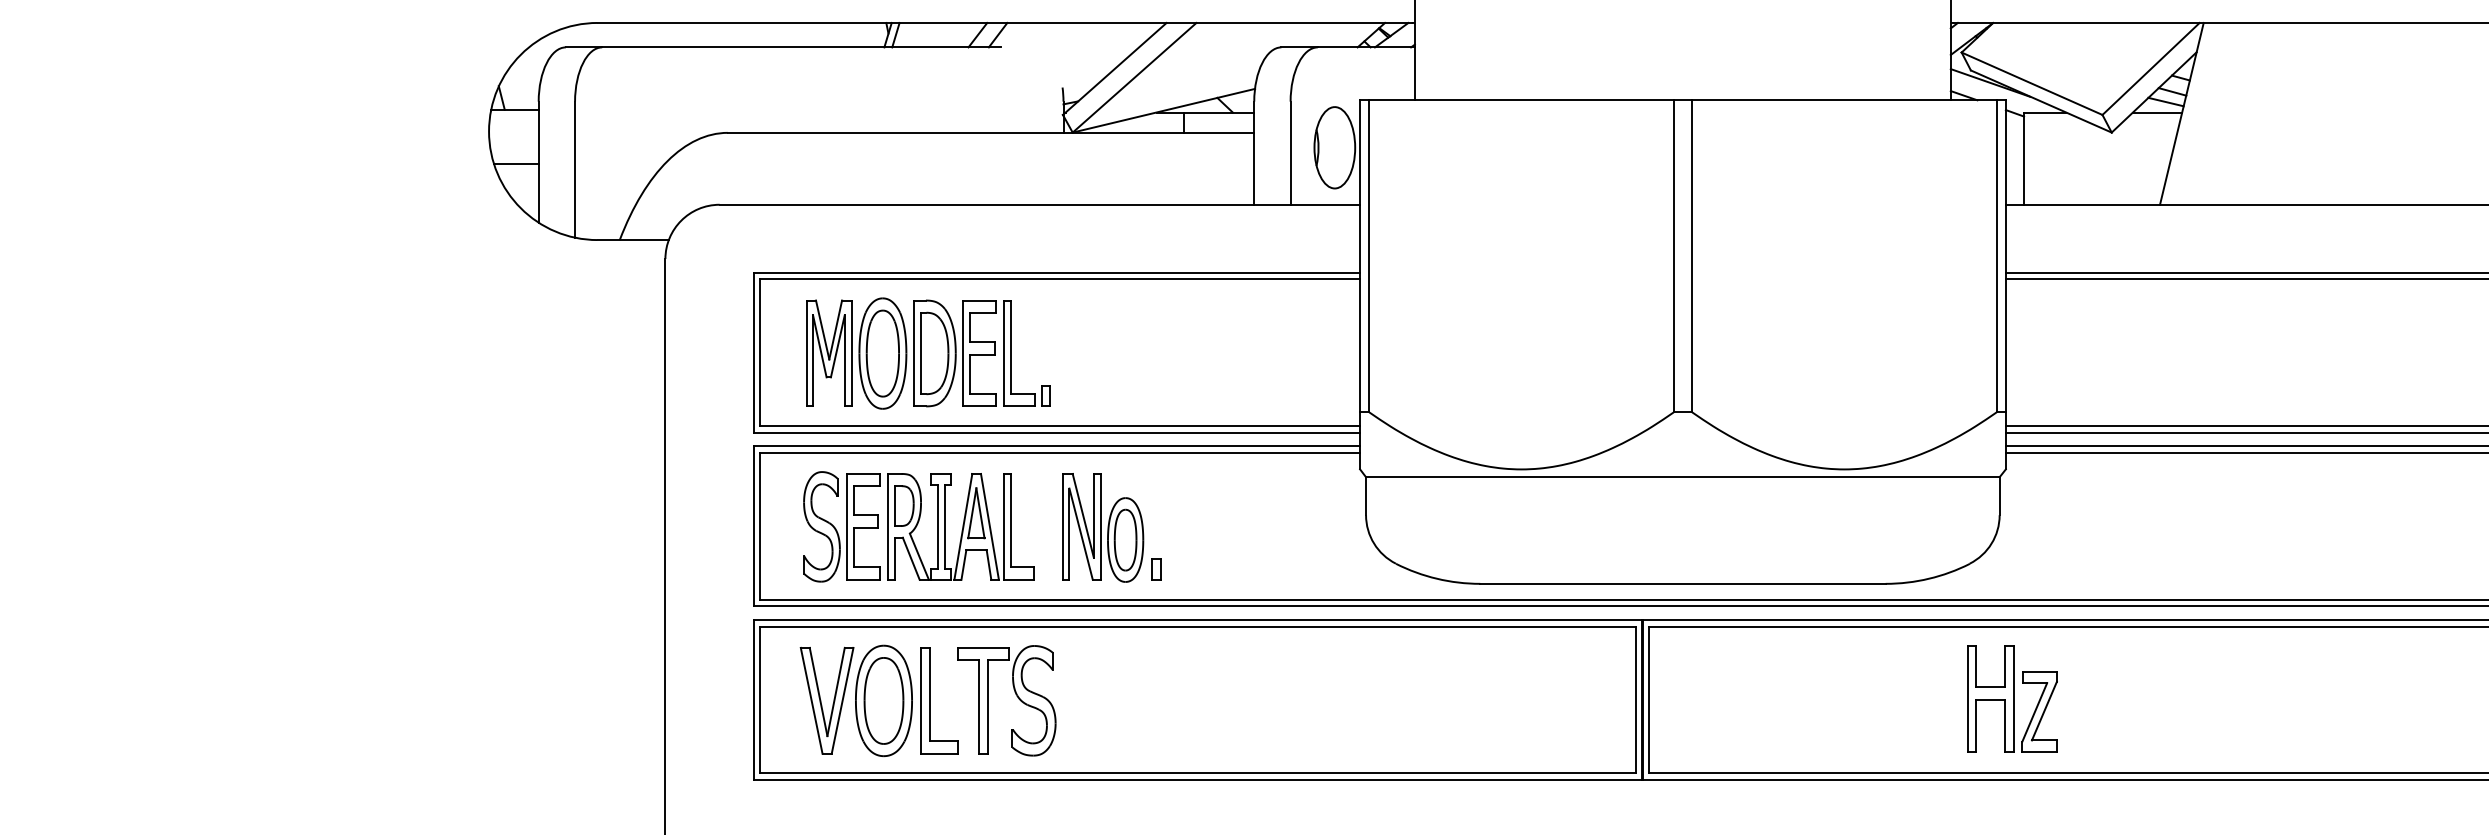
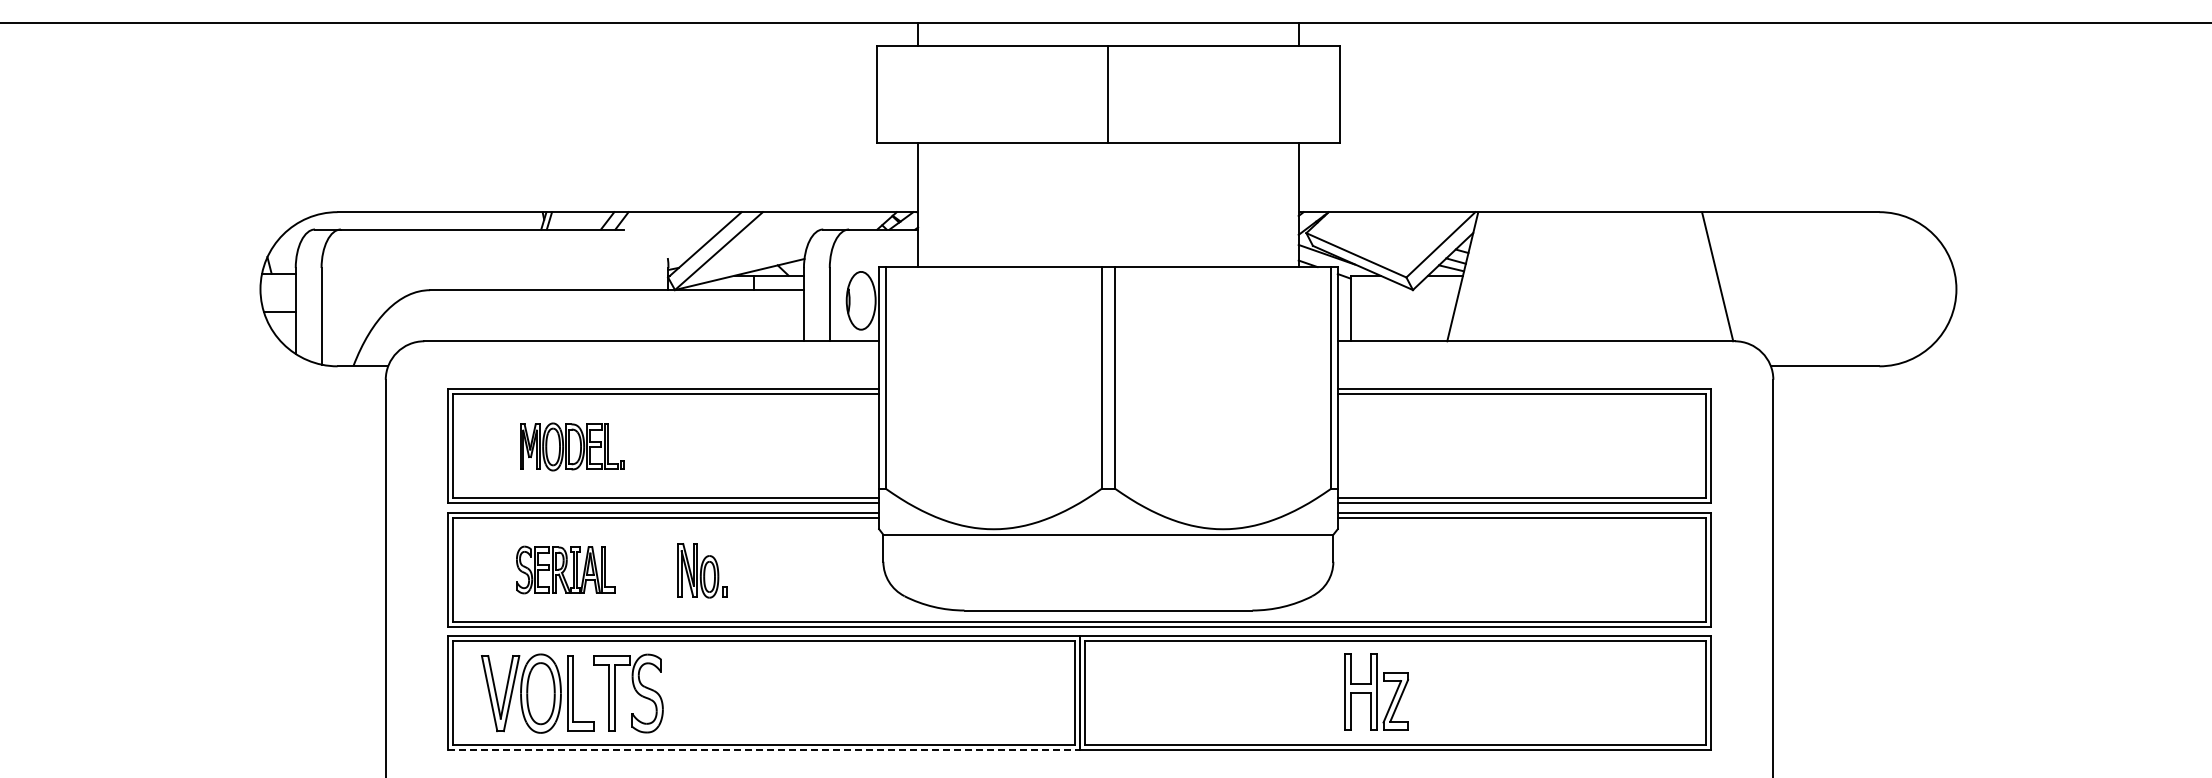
part: (928, 352) -> (572, 446), size x0.6
part: (918, 526) -> (565, 569), size x0.6
part: (1111, 527) -> (702, 570), size x0.7
part: (2012, 697) -> (1376, 691), moved
line: (1197, 779) -> (763, 749), solid -> dashed

